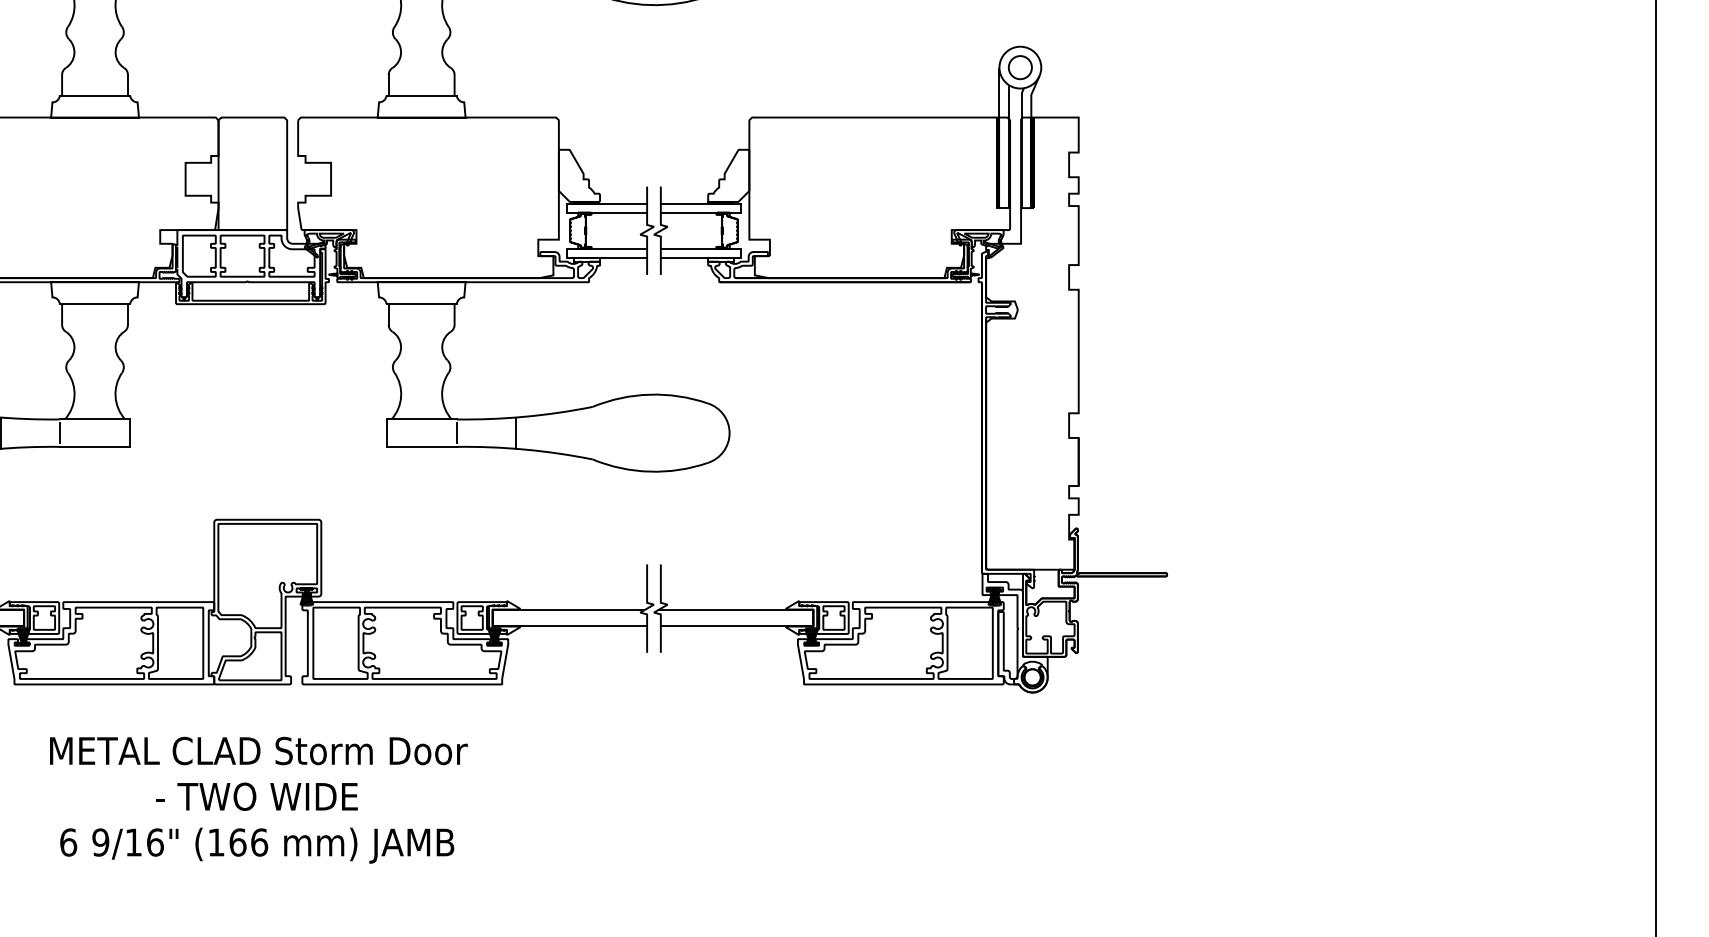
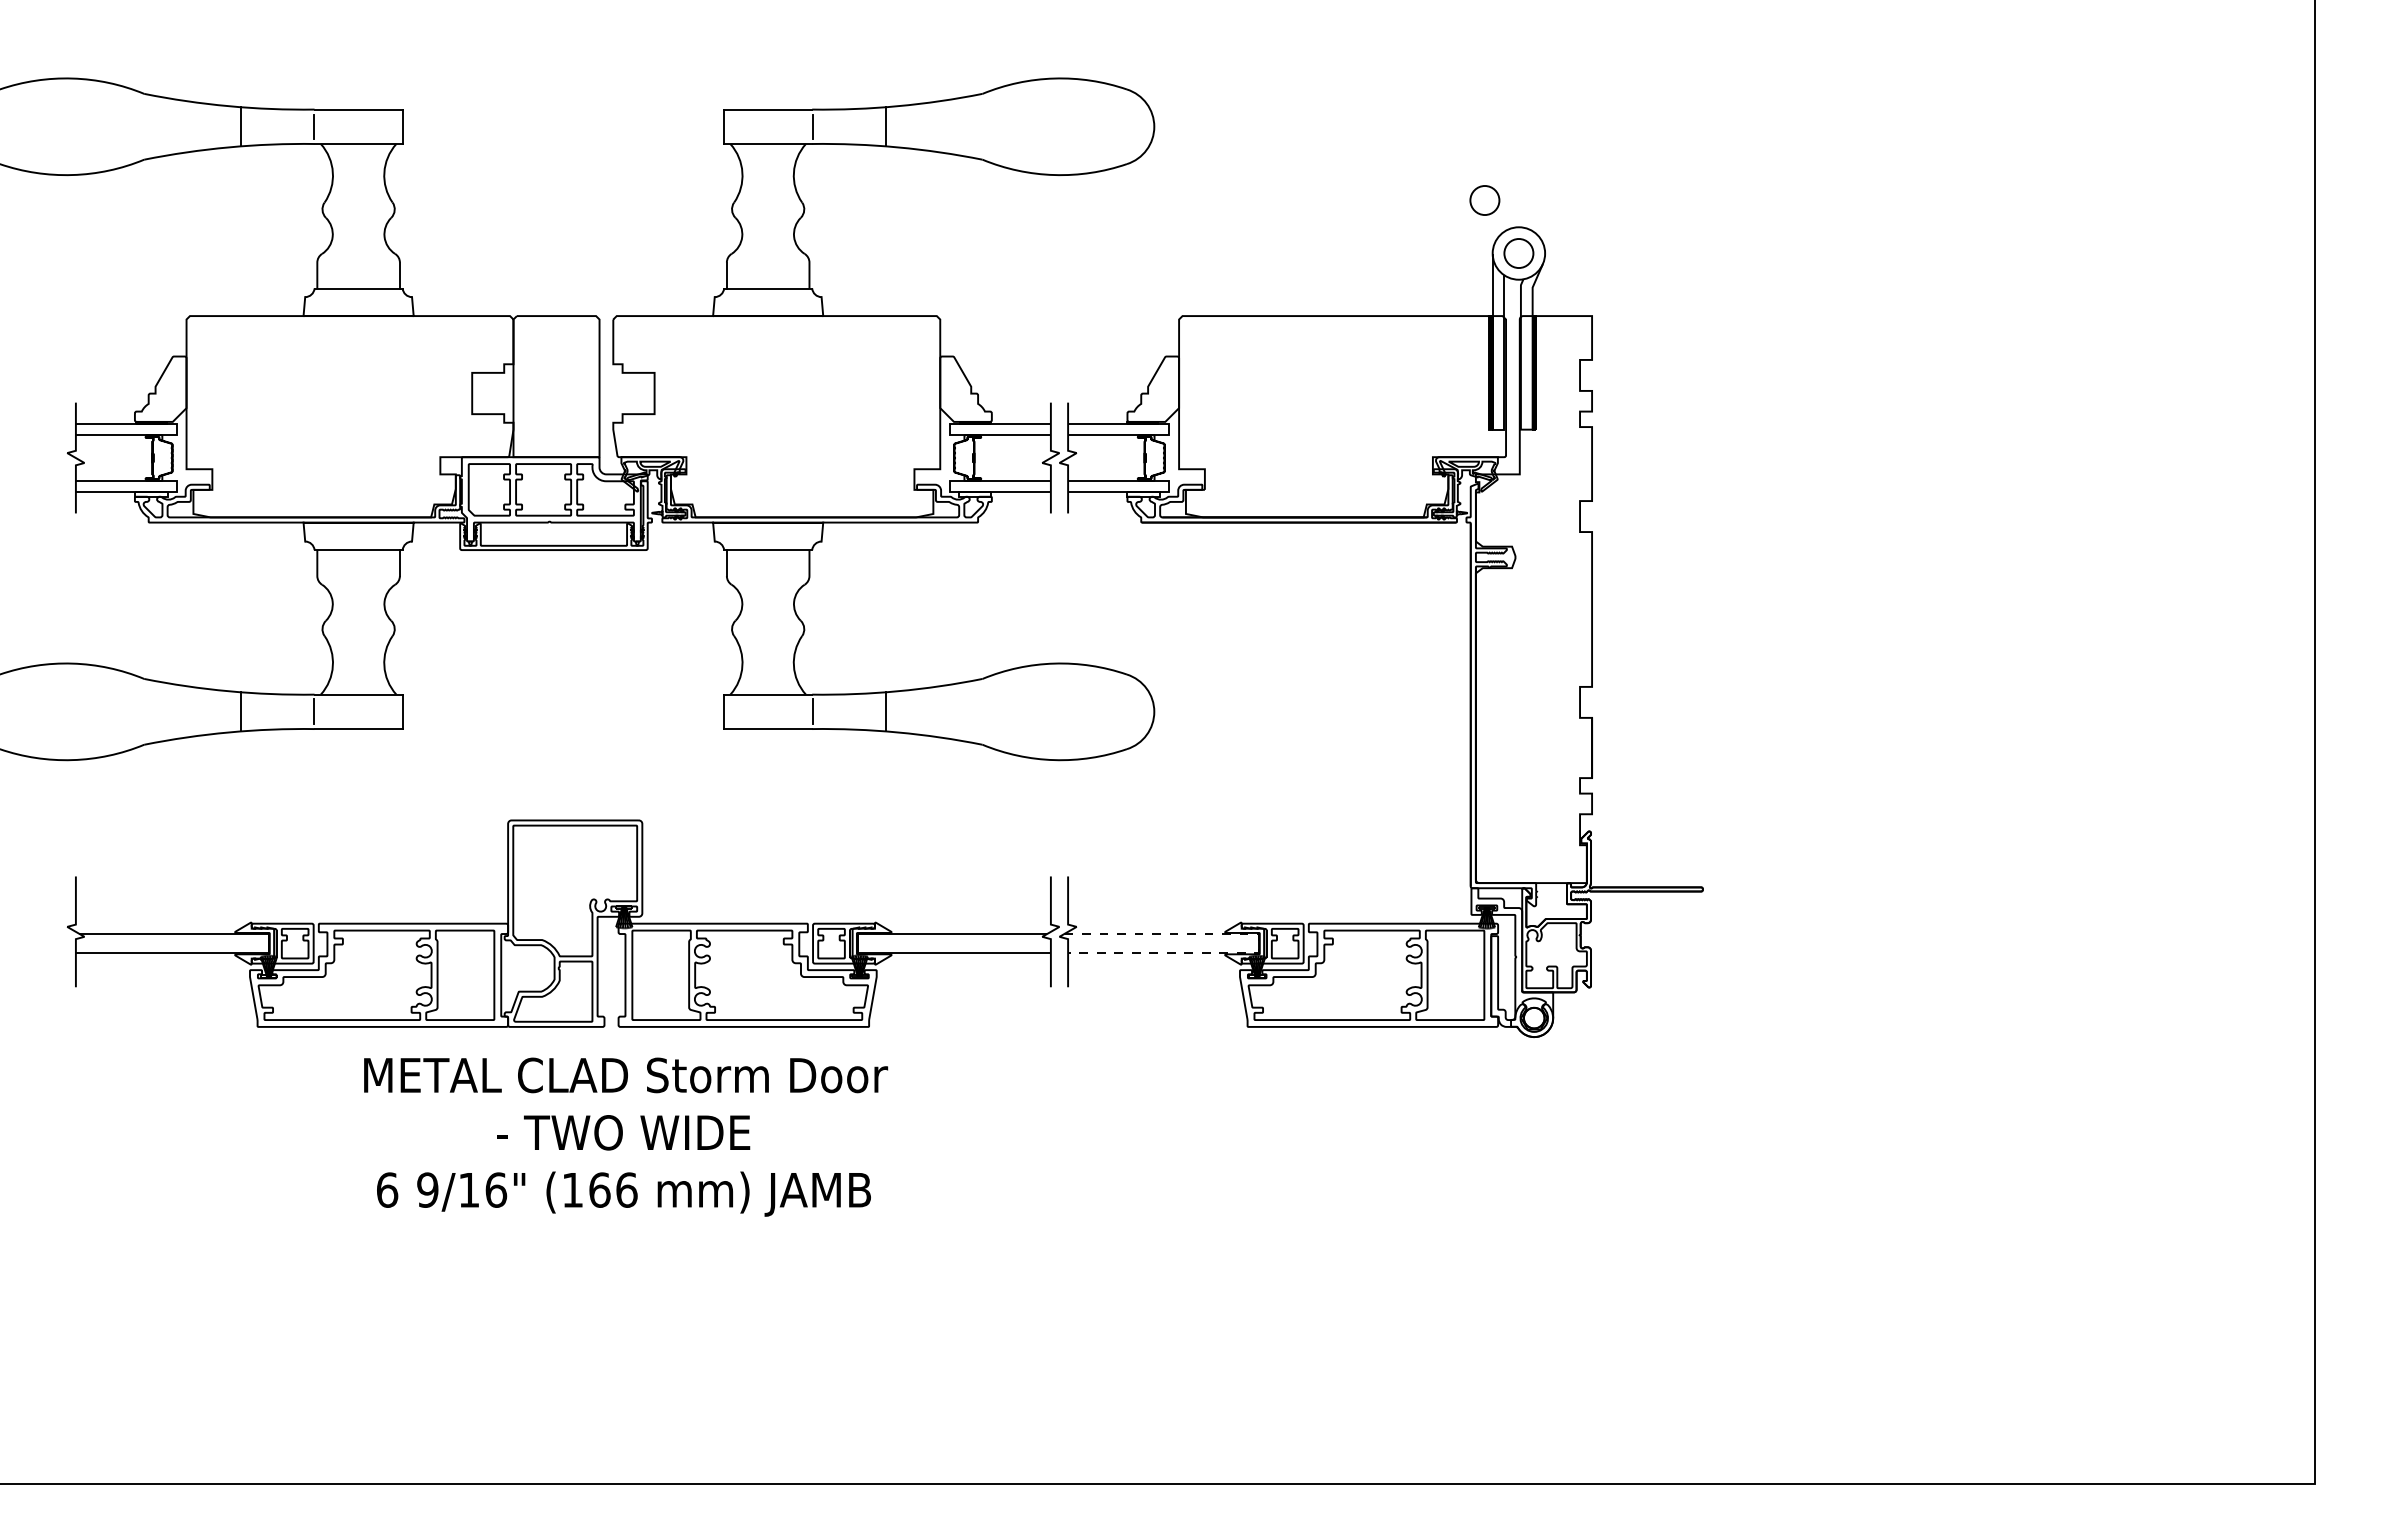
circle: (992, 25) -> (1484, 200), added
line: (812, 616) -> (1258, 941), solid -> dashed
text: (259, 799) -> (626, 1136), moved

